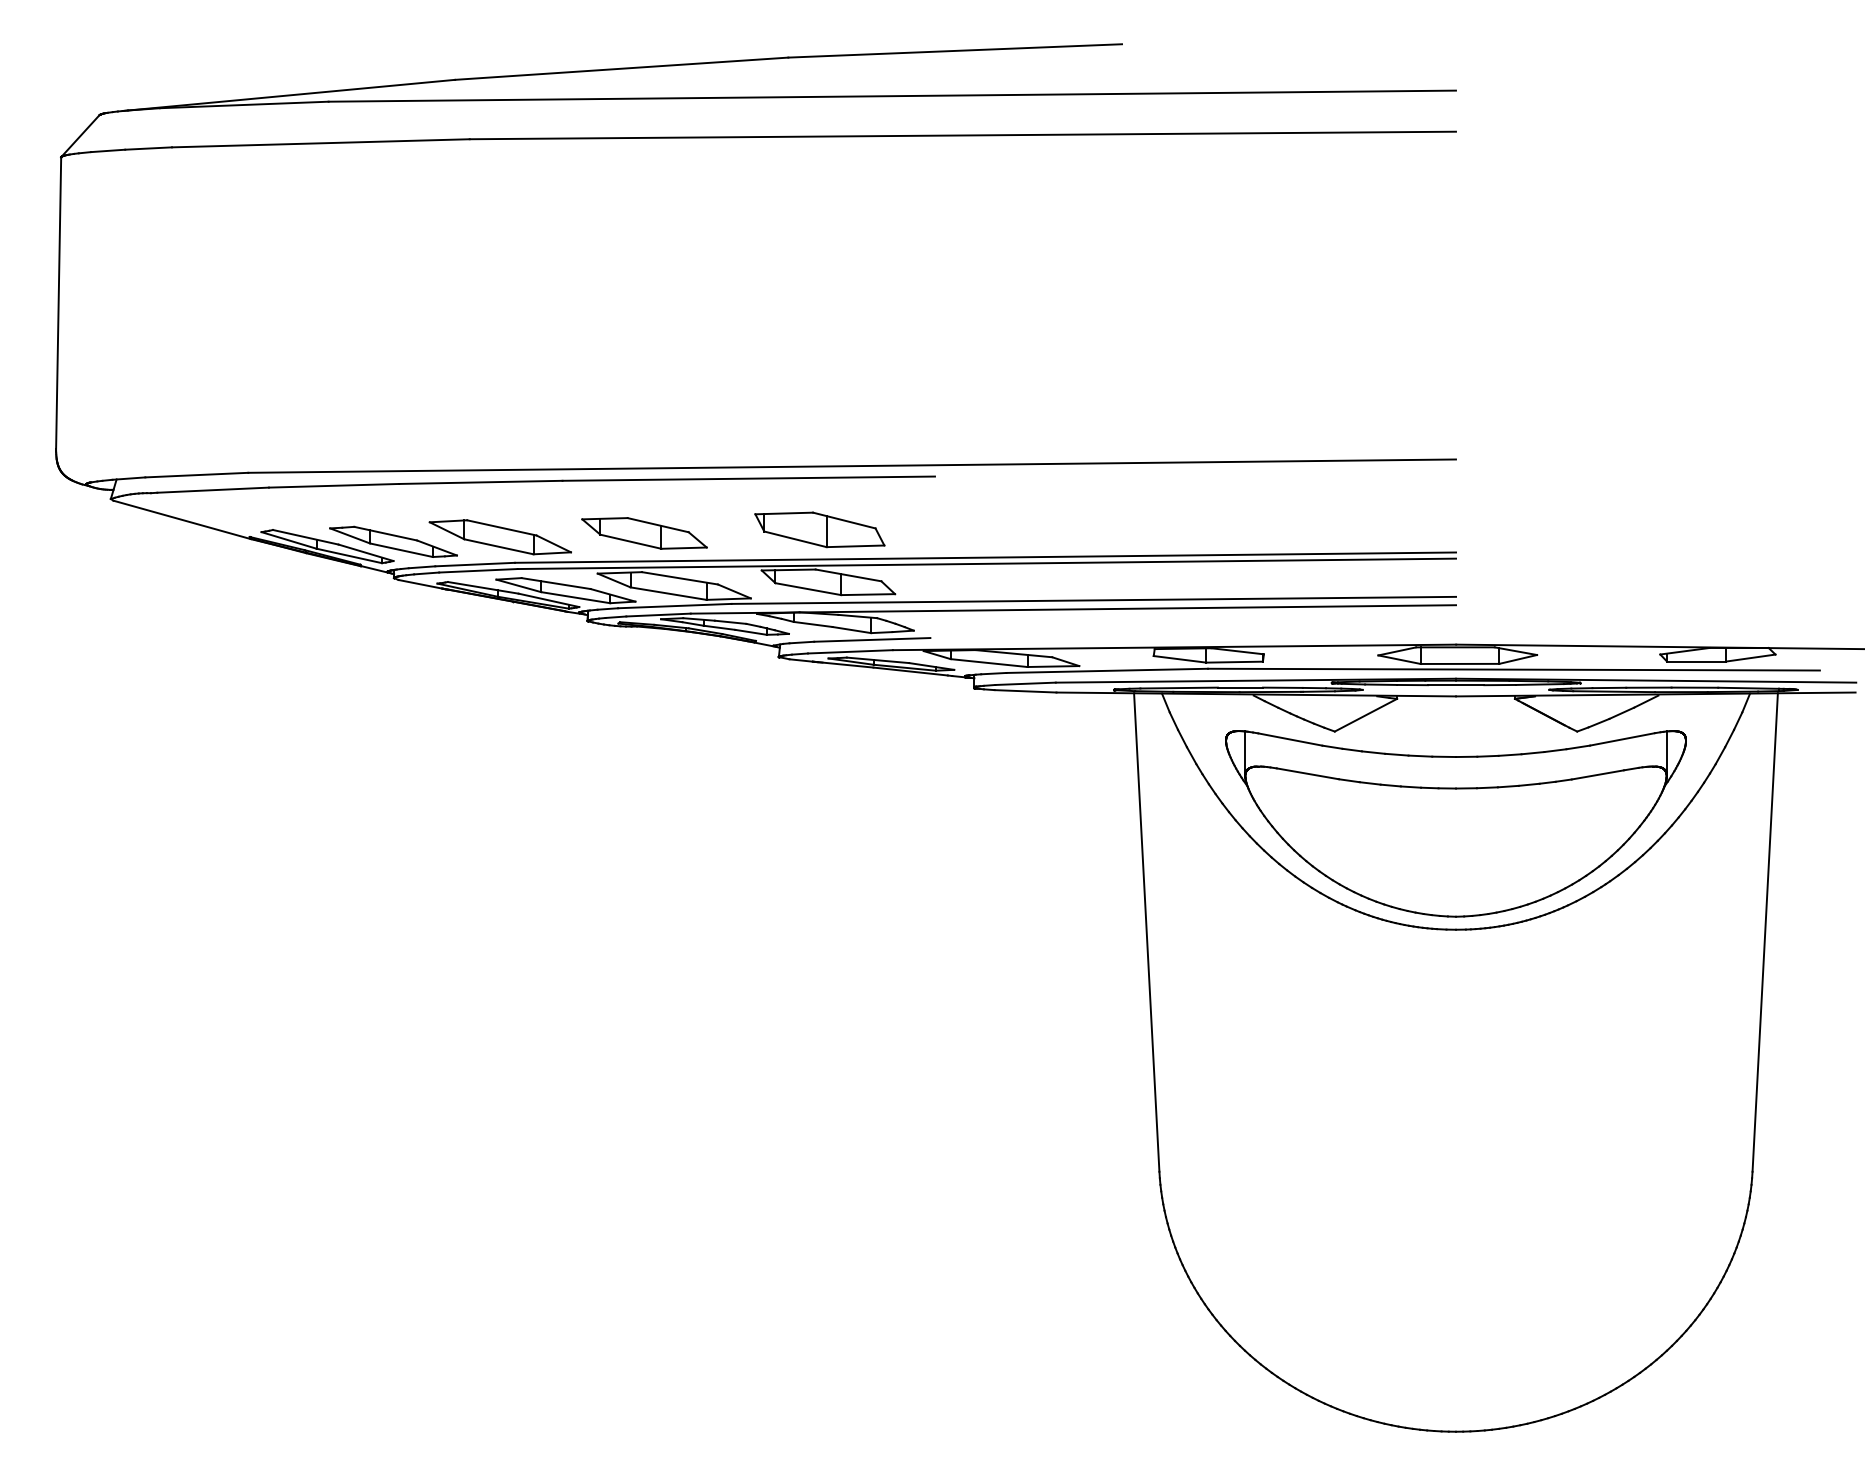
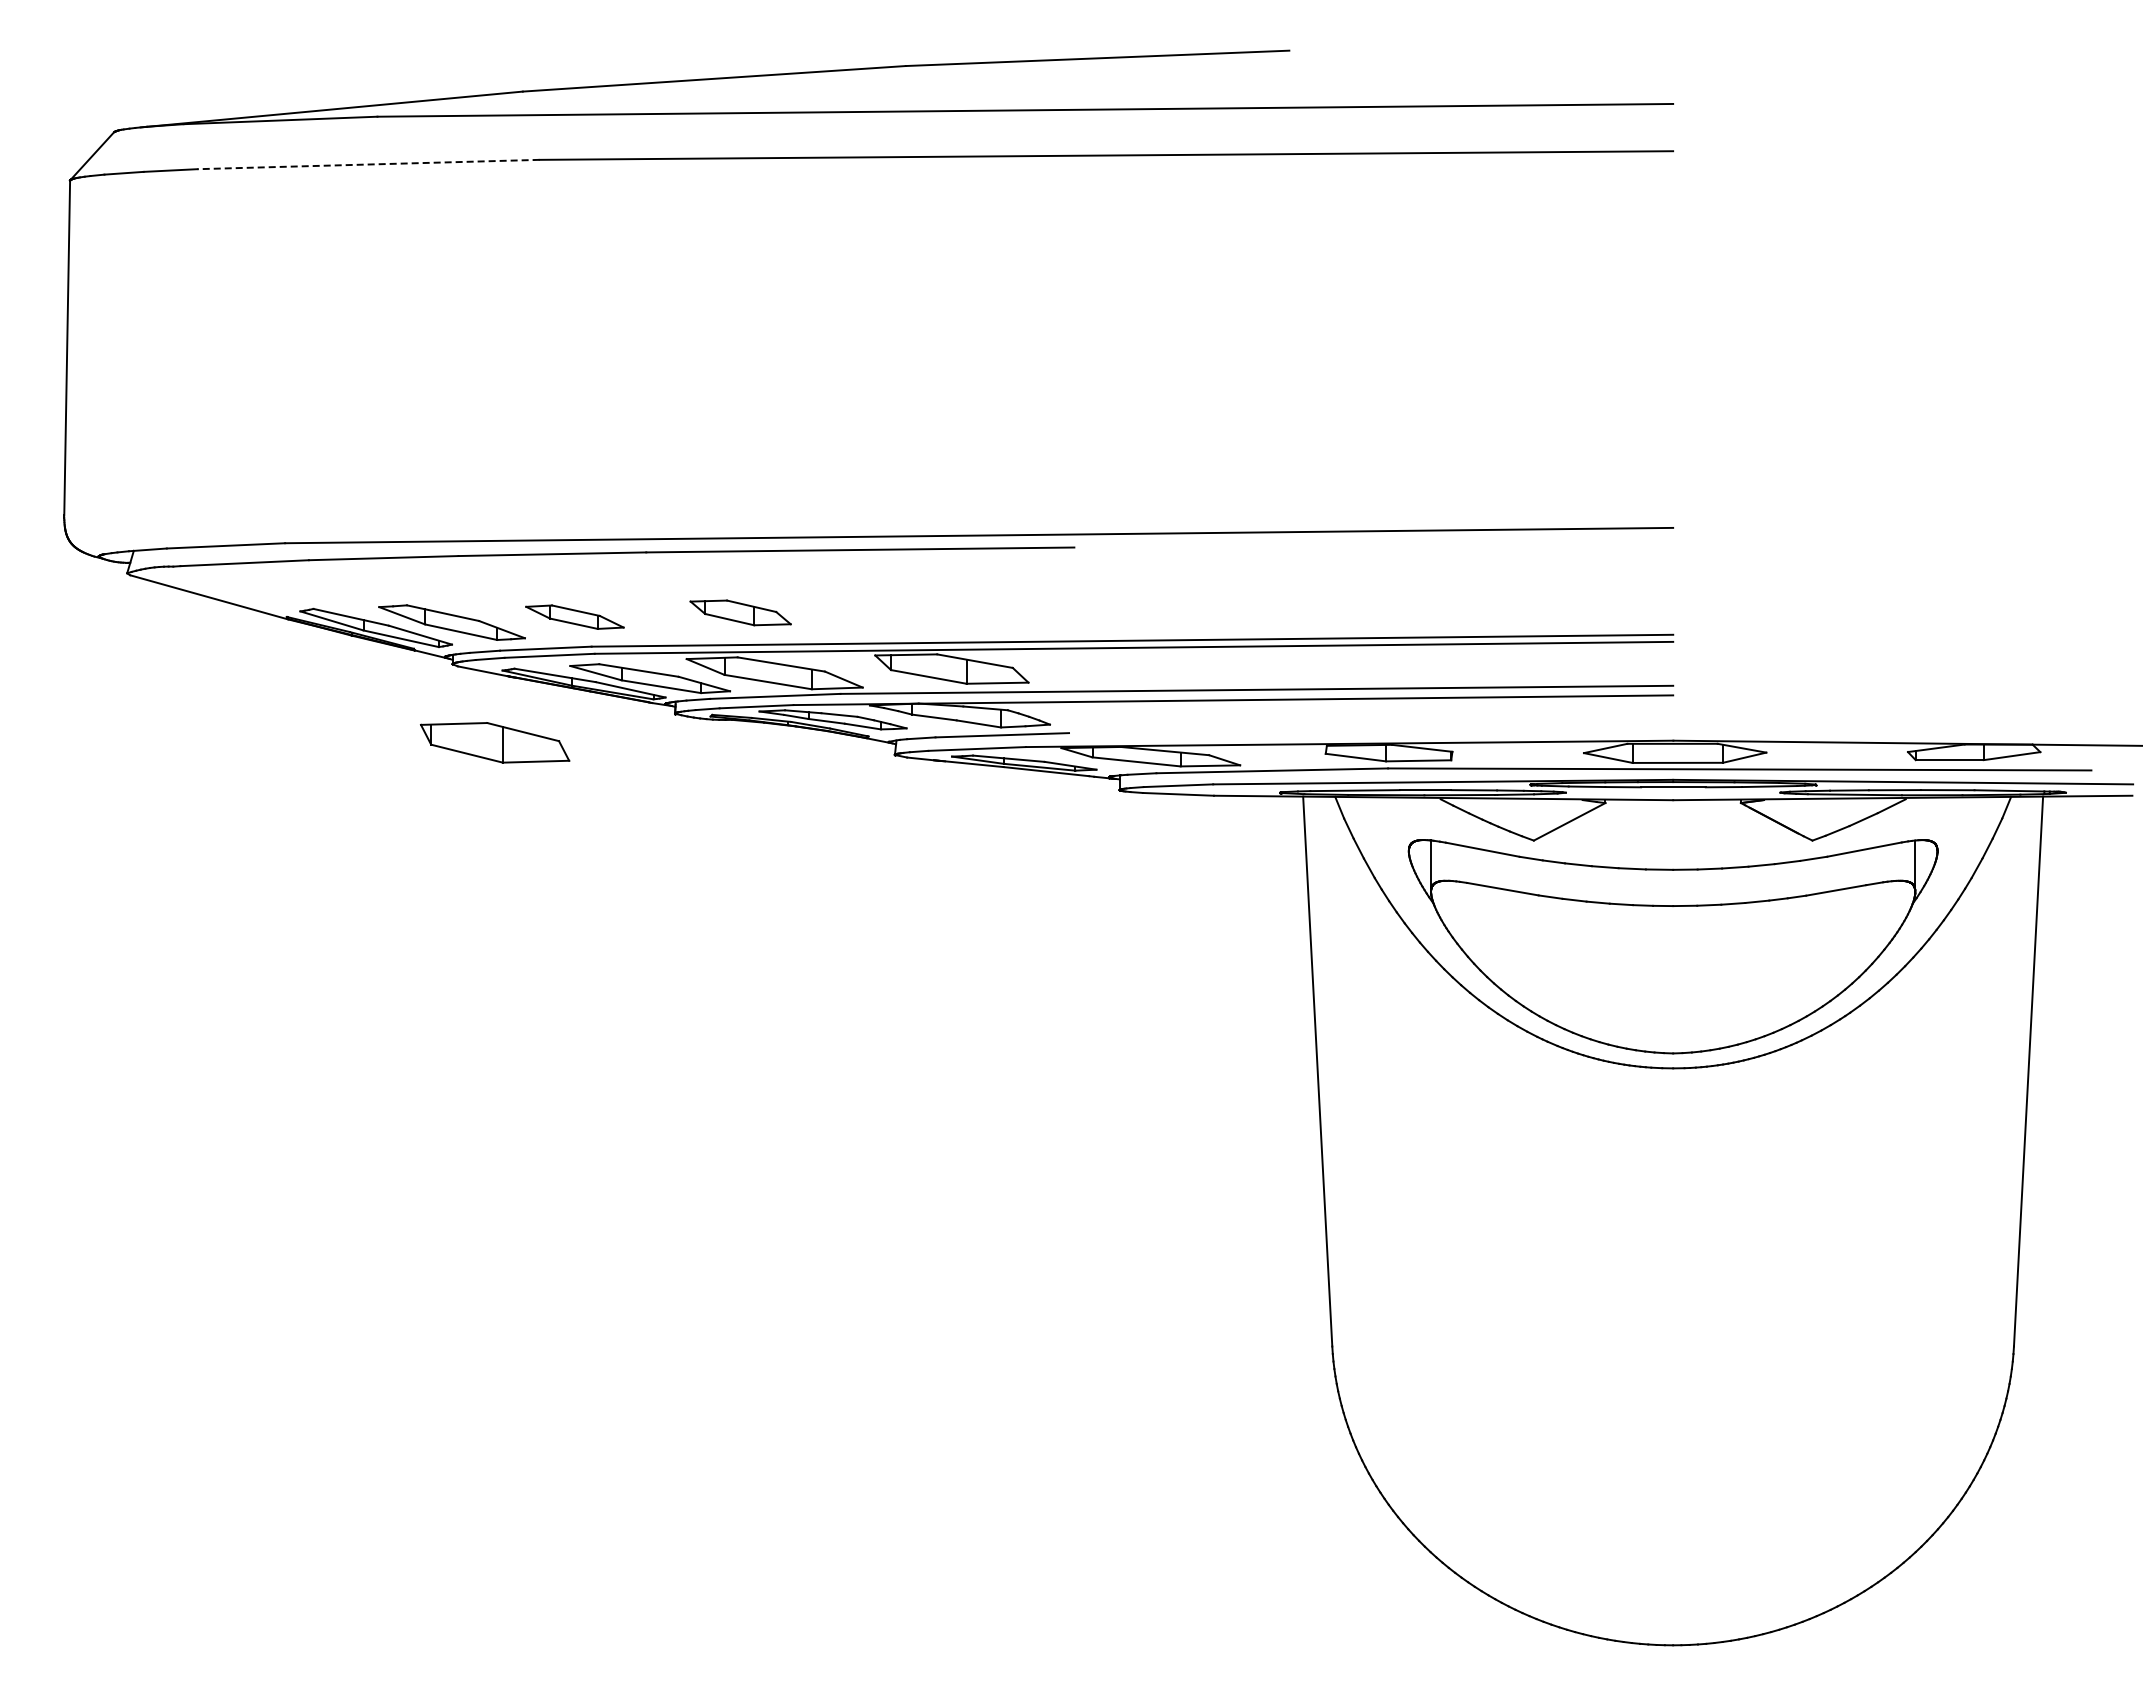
line: (320, 143) -> (368, 164), solid -> dashed
part: (820, 529) -> (495, 742), moved
part: (644, 533) -> (740, 612), size x0.7
part: (500, 536) -> (574, 616), size x0.6

